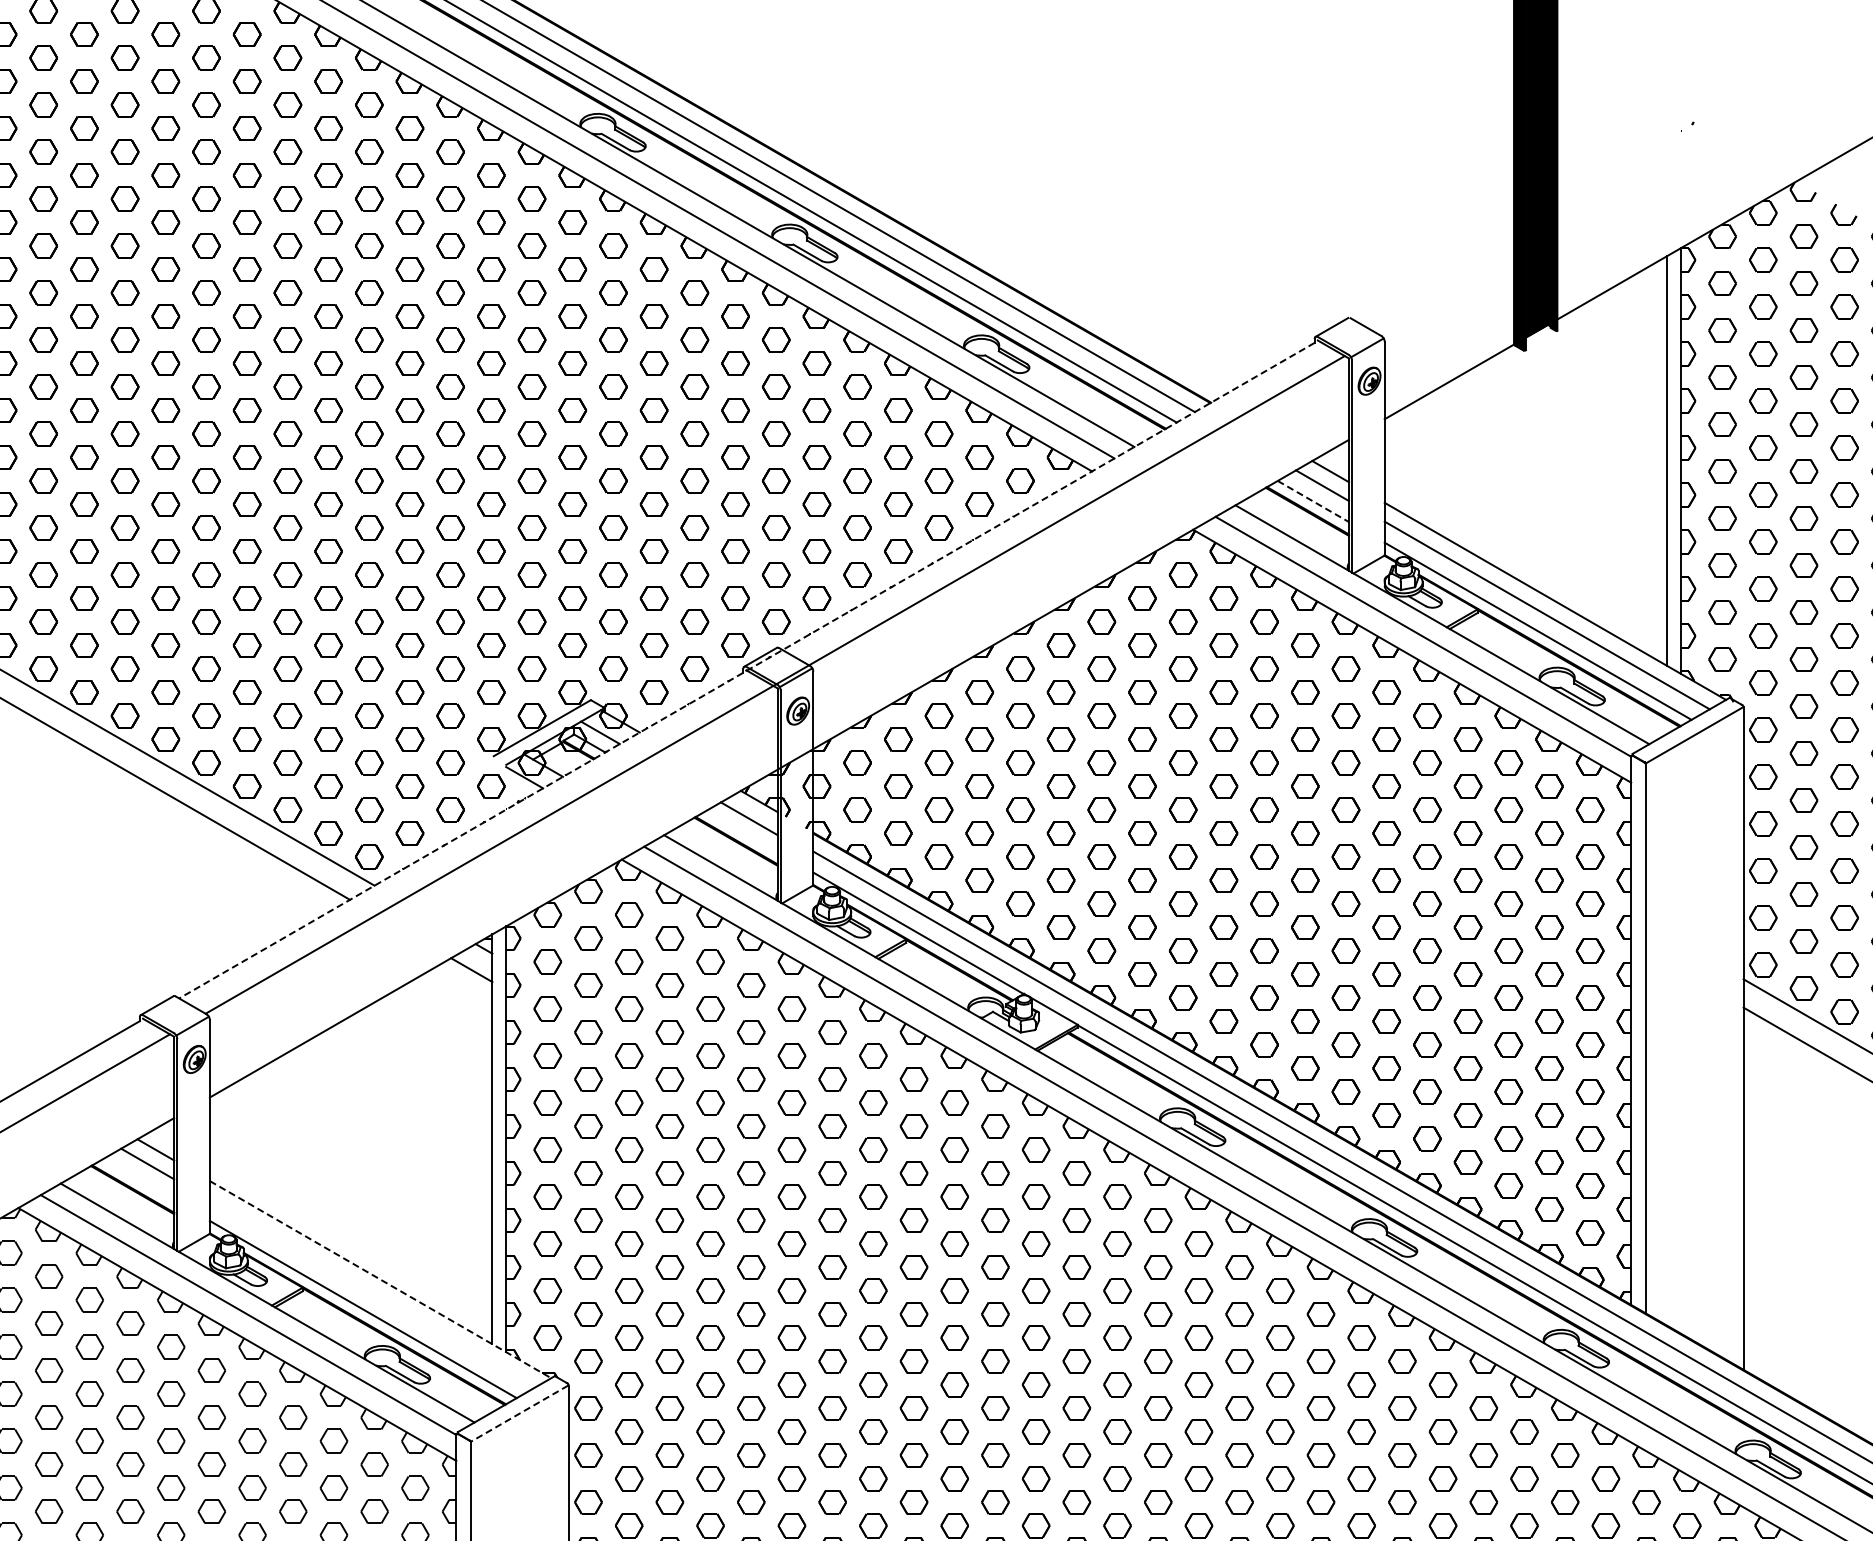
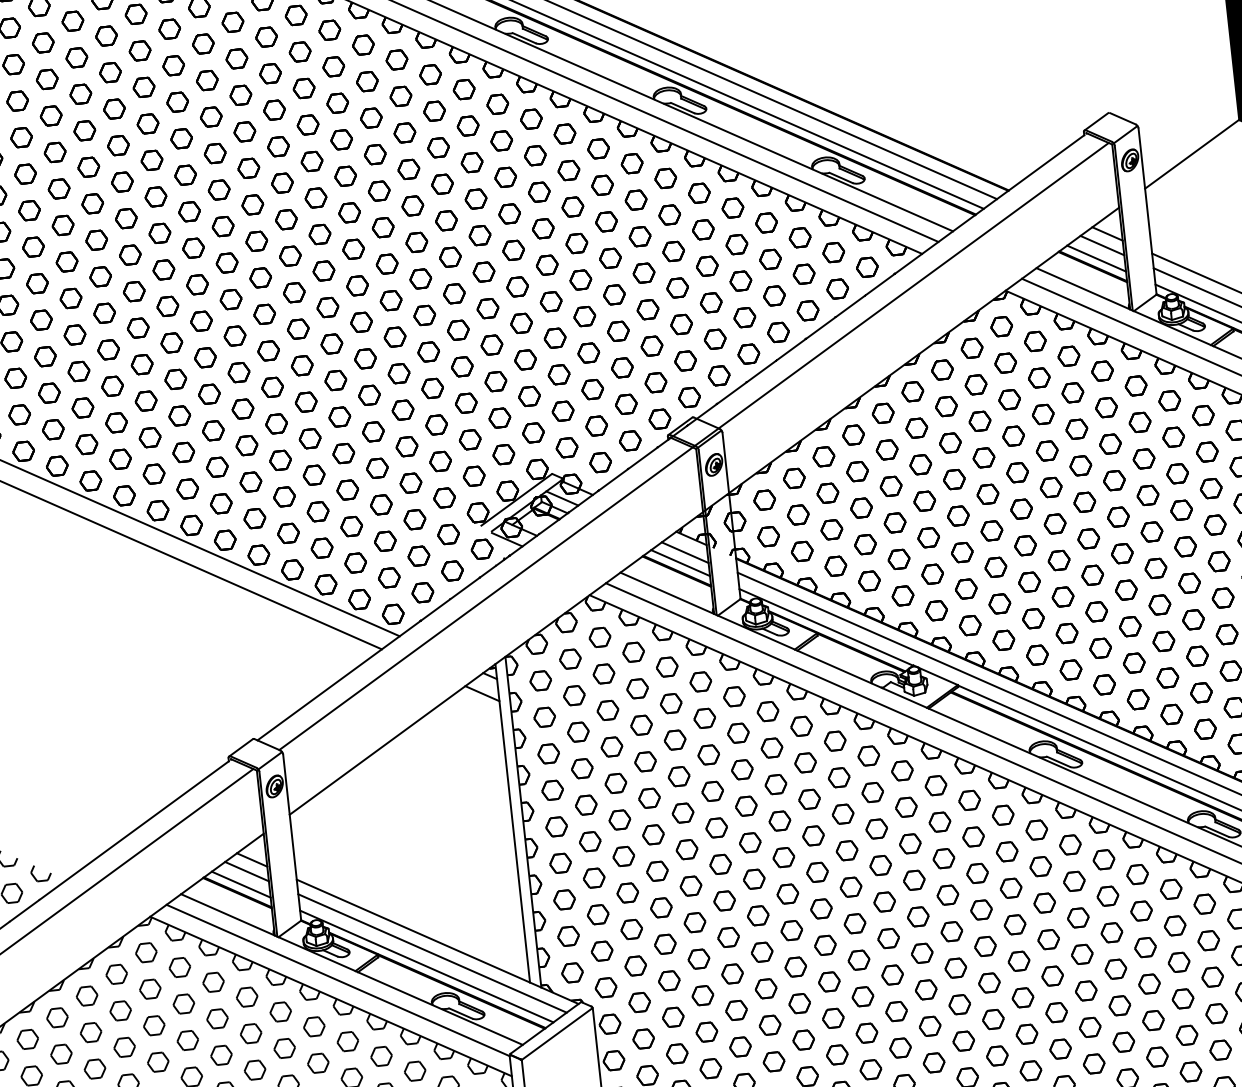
line: (1313, 501) -> (1096, 258), dashed -> solid
line: (746, 670) -> (670, 437), dashed -> solid
line: (741, 830) -> (680, 562), added
line: (138, 1179) -> (241, 884), added
line: (381, 1279) -> (438, 941), dashed -> solid
line: (371, 1293) -> (431, 953), added
line: (519, 1413) -> (556, 1034), dashed -> solid

